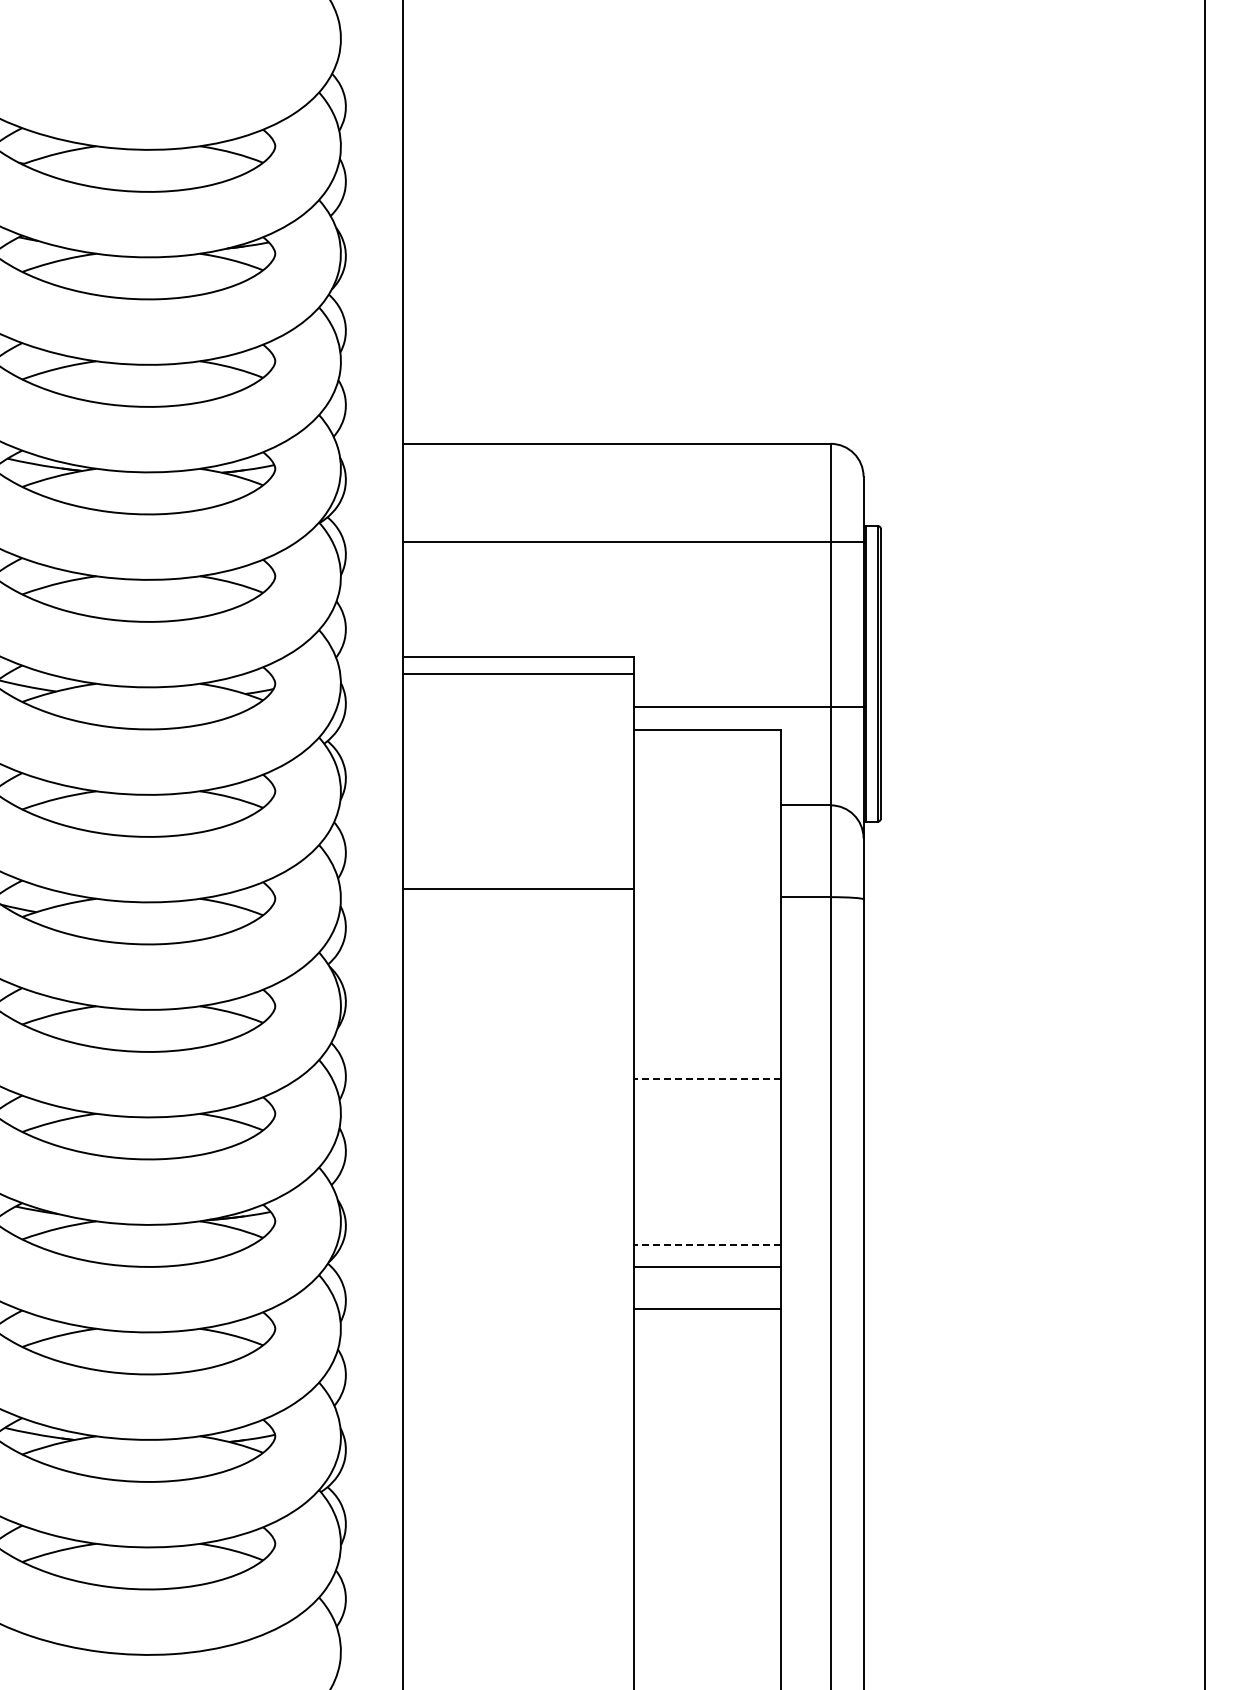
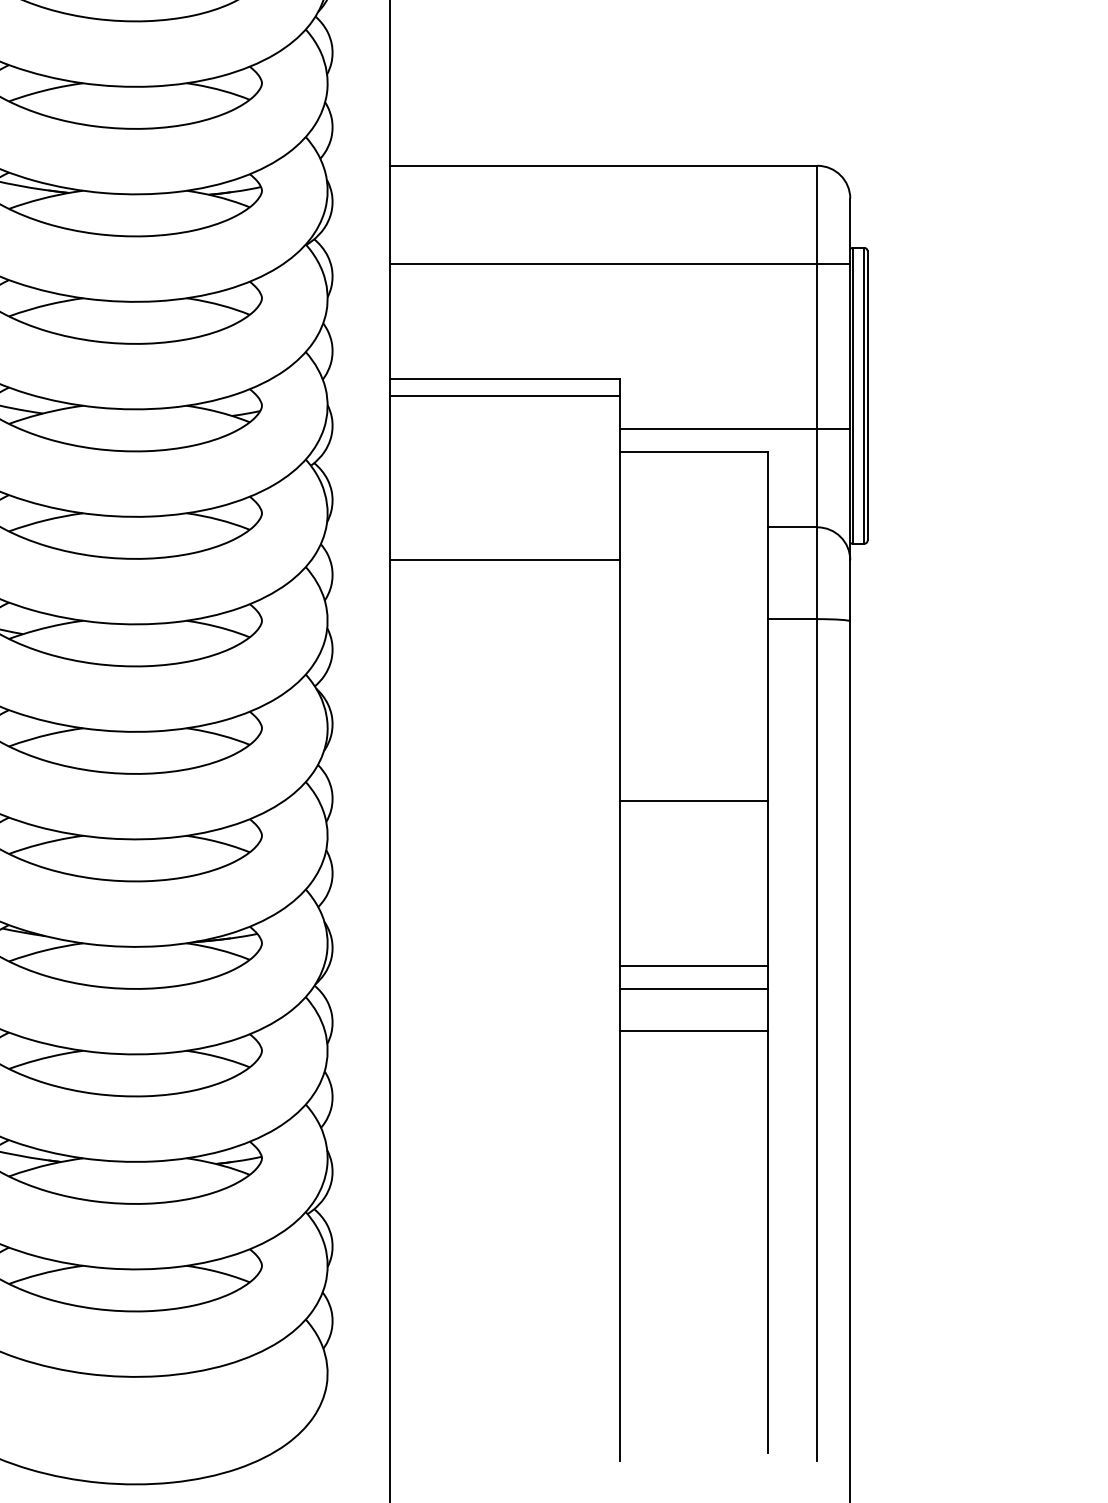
line: (518, 889) -> (505, 560), moved
line: (707, 1079) -> (694, 801), dashed -> solid
line: (707, 1244) -> (694, 966), dashed -> solid

